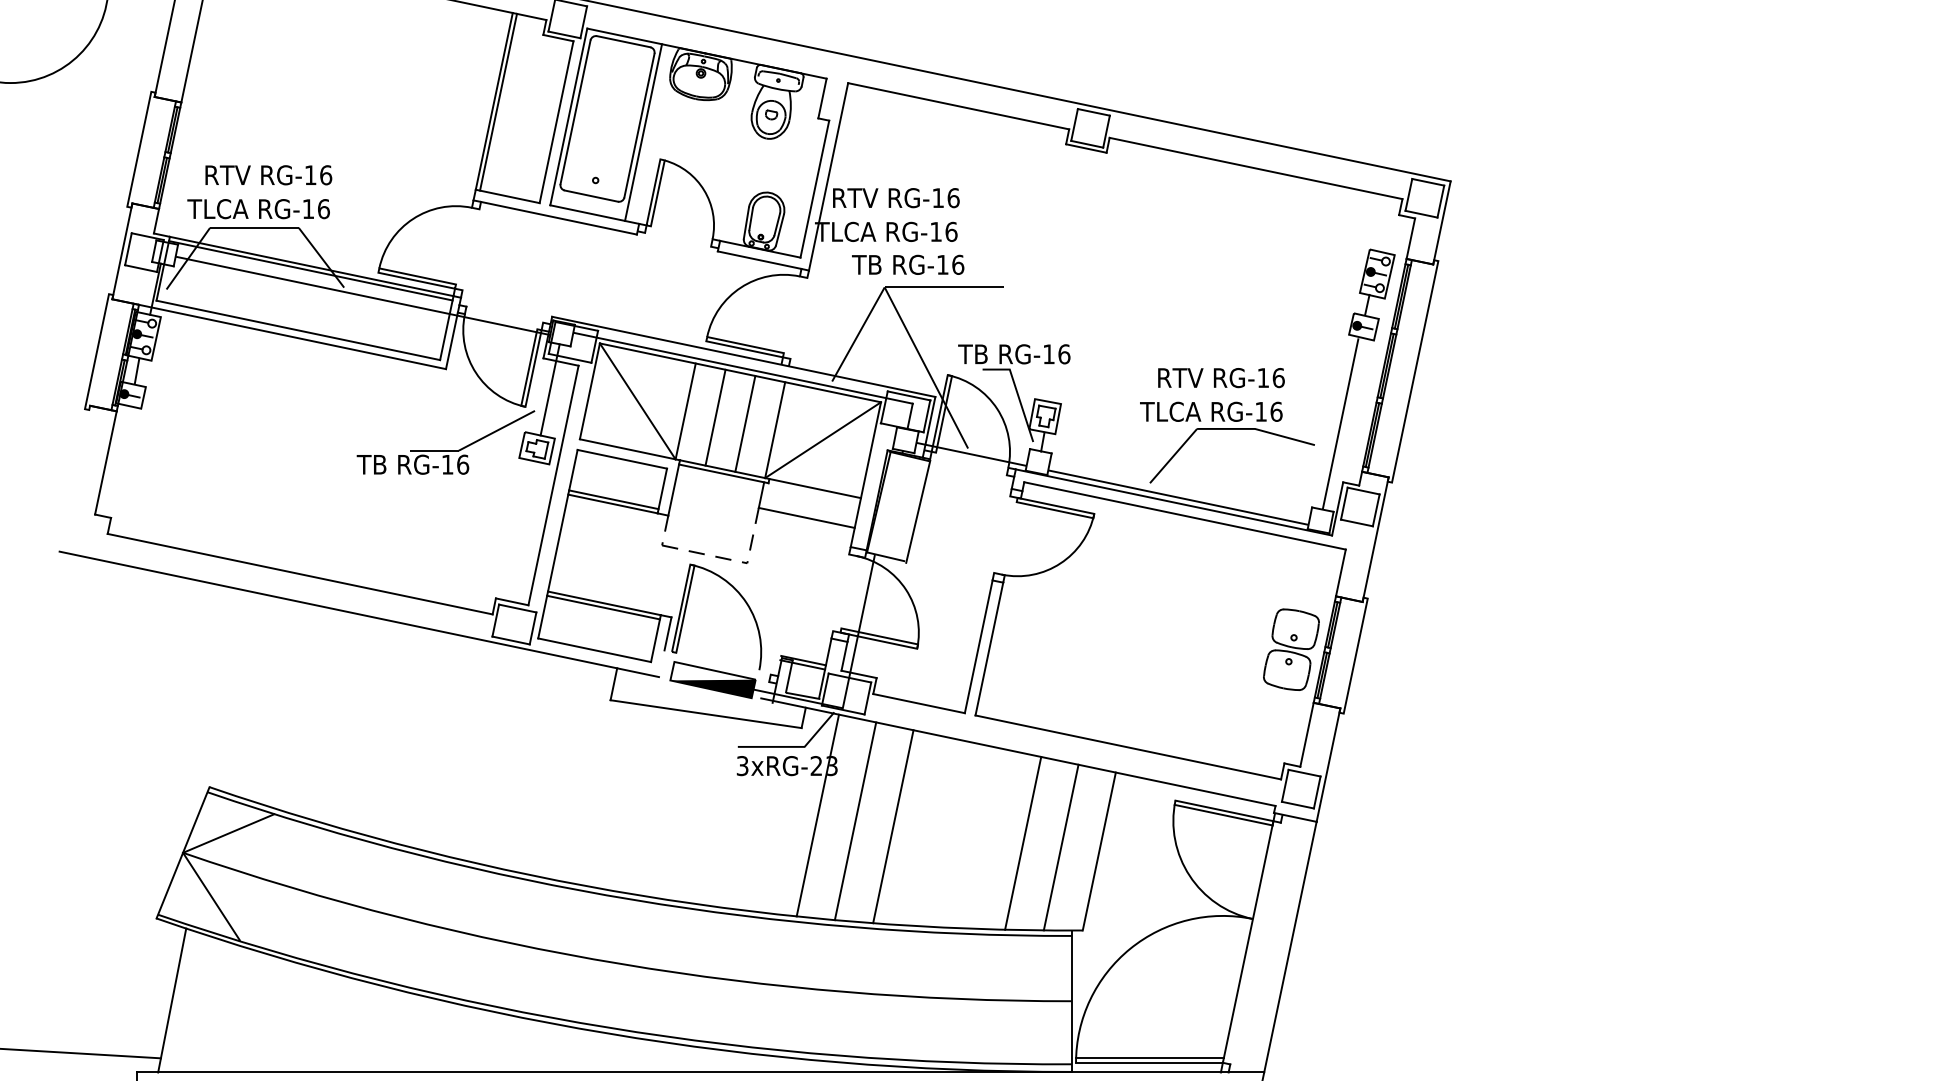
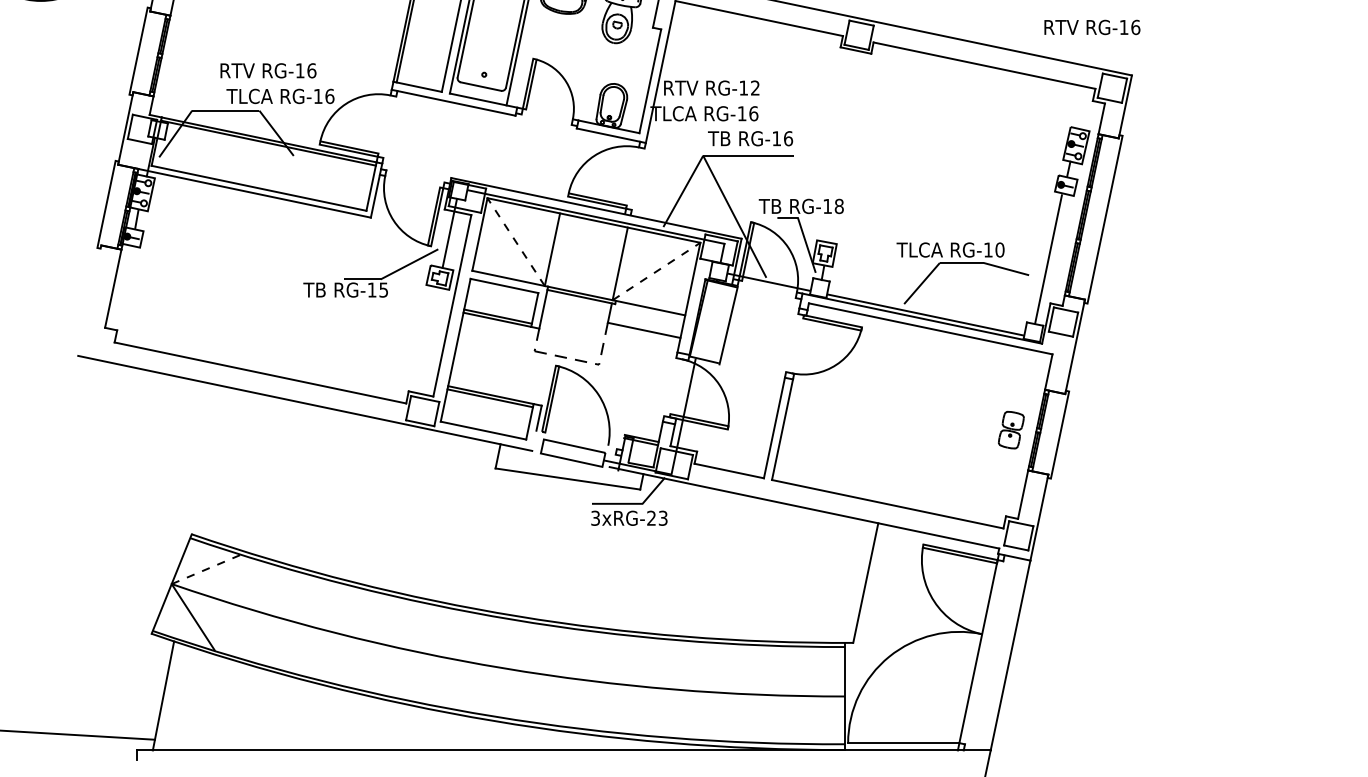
text: (268, 175) -> (268, 70), moved
text: (953, 198) -> (755, 88), RG-16 -> RG-12
text: (258, 209) -> (280, 96), moved
text: (908, 264) -> (750, 138), moved
line: (363, 295) -> (308, 161), removed
text: (1064, 354) -> (839, 206), RG-16 -> RG-18
text: (1221, 378) -> (1092, 27), moved
line: (637, 401) -> (515, 242), solid -> dashed
text: (1276, 411) -> (1000, 249), RG-16 -> RG-10
line: (715, 417) -> (575, 254), removed
line: (745, 423) -> (597, 258), removed
line: (823, 439) -> (656, 270), solid -> dashed
text: (463, 464) -> (384, 289), RG-16 -> RG-15
part: (1291, 649) -> (1011, 430), size x0.6
fill: (712, 688) -> (572, 459), removed
line: (817, 815) -> (652, 555), removed
line: (855, 821) -> (681, 560), removed
line: (893, 826) -> (709, 564), removed
line: (228, 833) -> (206, 569), solid -> dashed
line: (1023, 843) -> (808, 577), removed
line: (1060, 847) -> (836, 580), removed
line: (1149, 1058) -> (903, 739), removed

